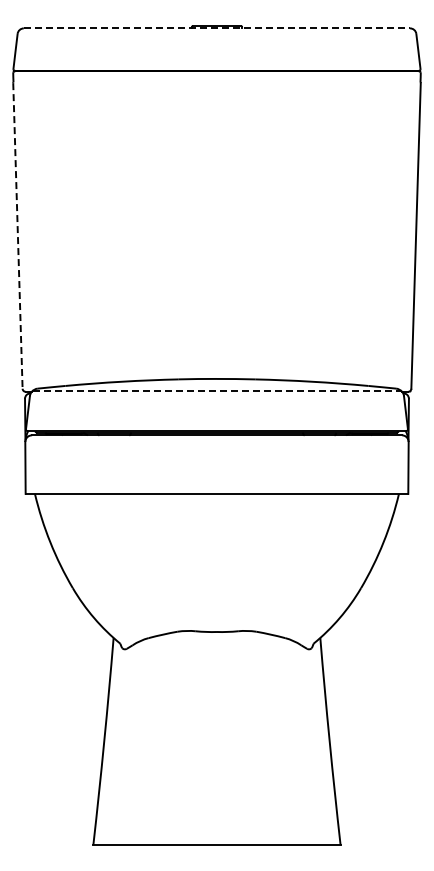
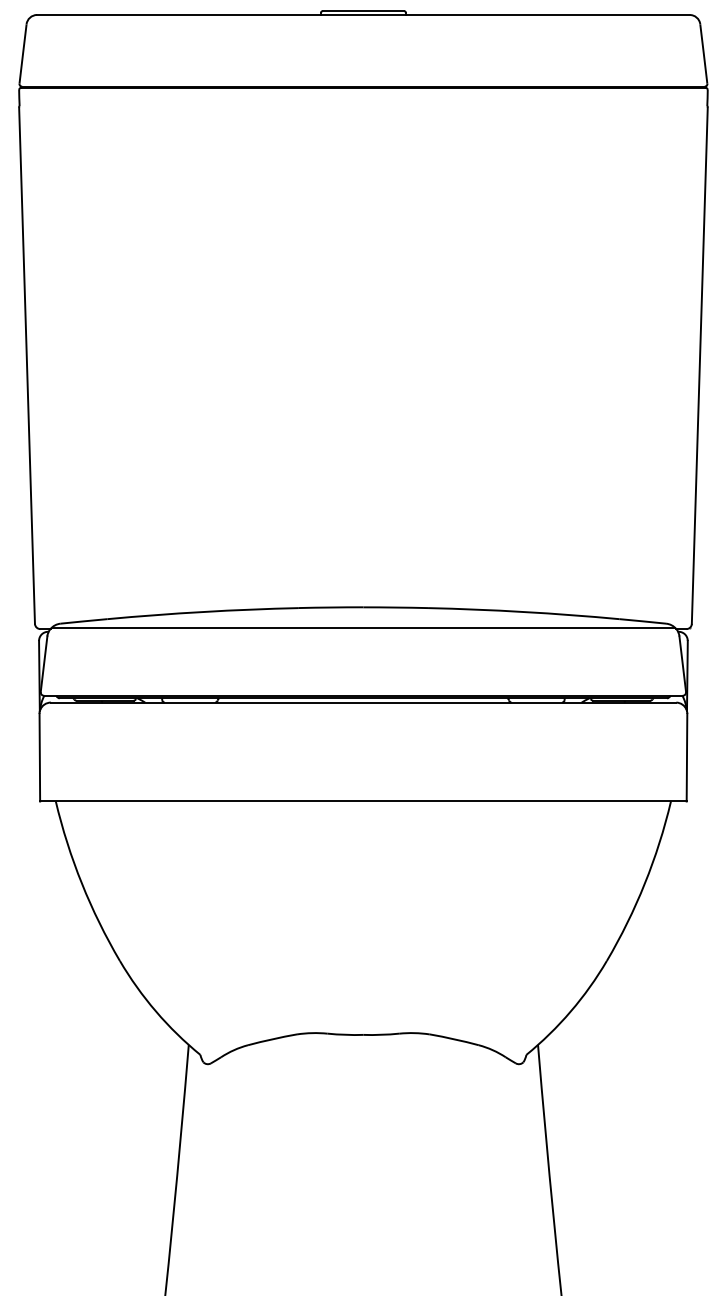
line: (217, 28) -> (364, 15), dashed -> solid
line: (17, 235) -> (26, 364), dashed -> solid
line: (217, 390) -> (364, 626), dashed -> solid

